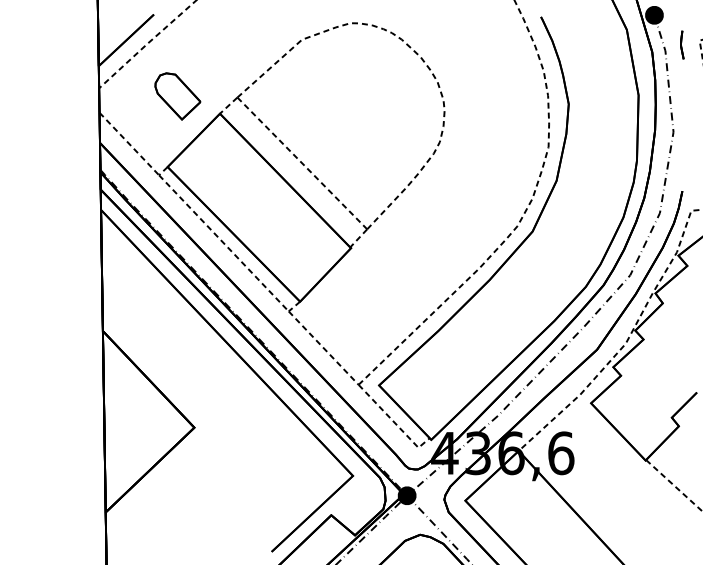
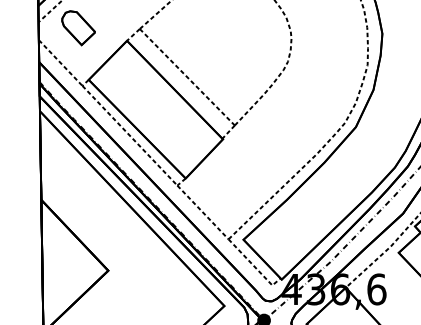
part: (177, 96) -> (78, 28), moved

